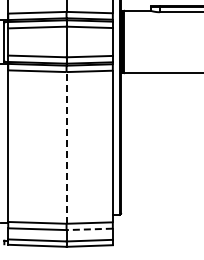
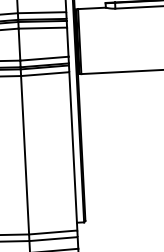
line: (66, 147) -> (24, 154), dashed -> solid
line: (89, 229) -> (53, 239), dashed -> solid

